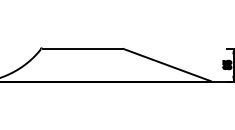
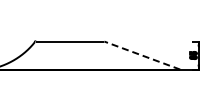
line: (166, 65) -> (141, 55), solid -> dashed

